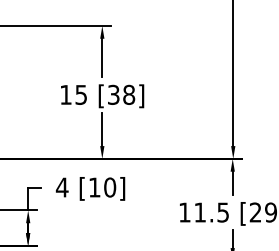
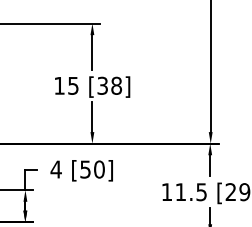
text: (94, 187) -> (85, 169), [10] -> [50]

